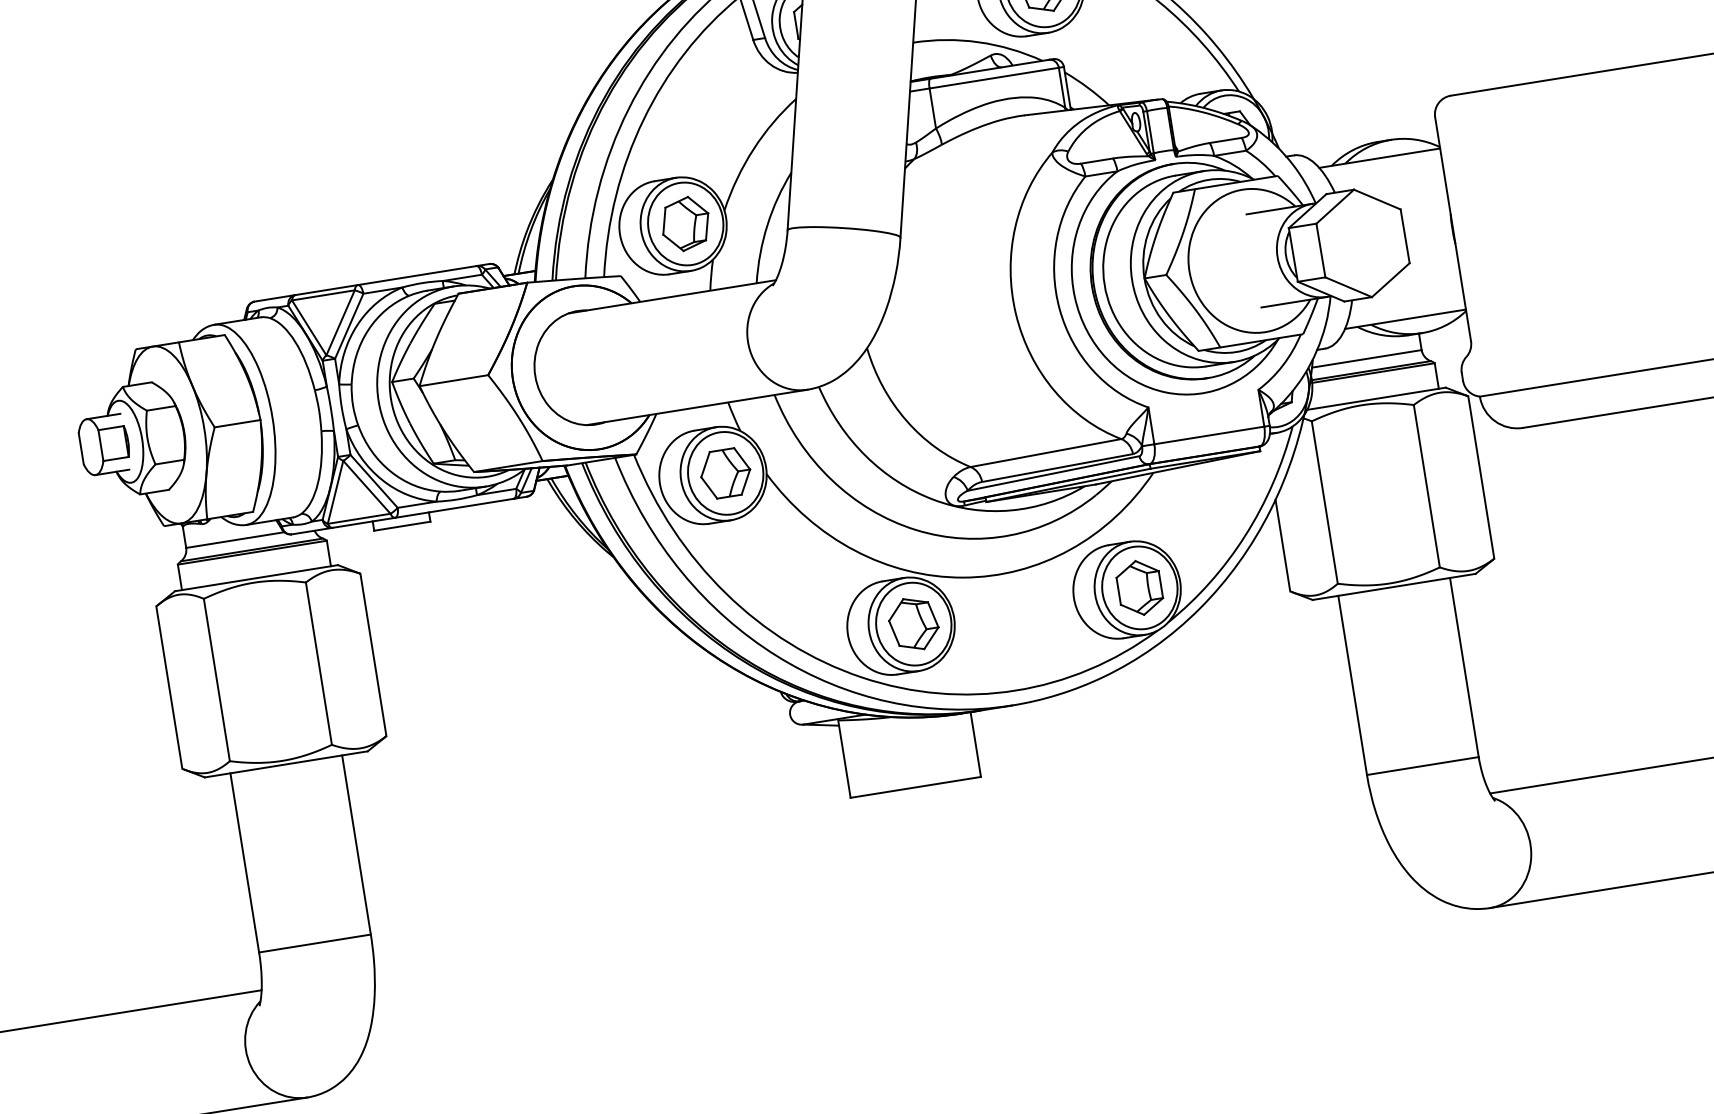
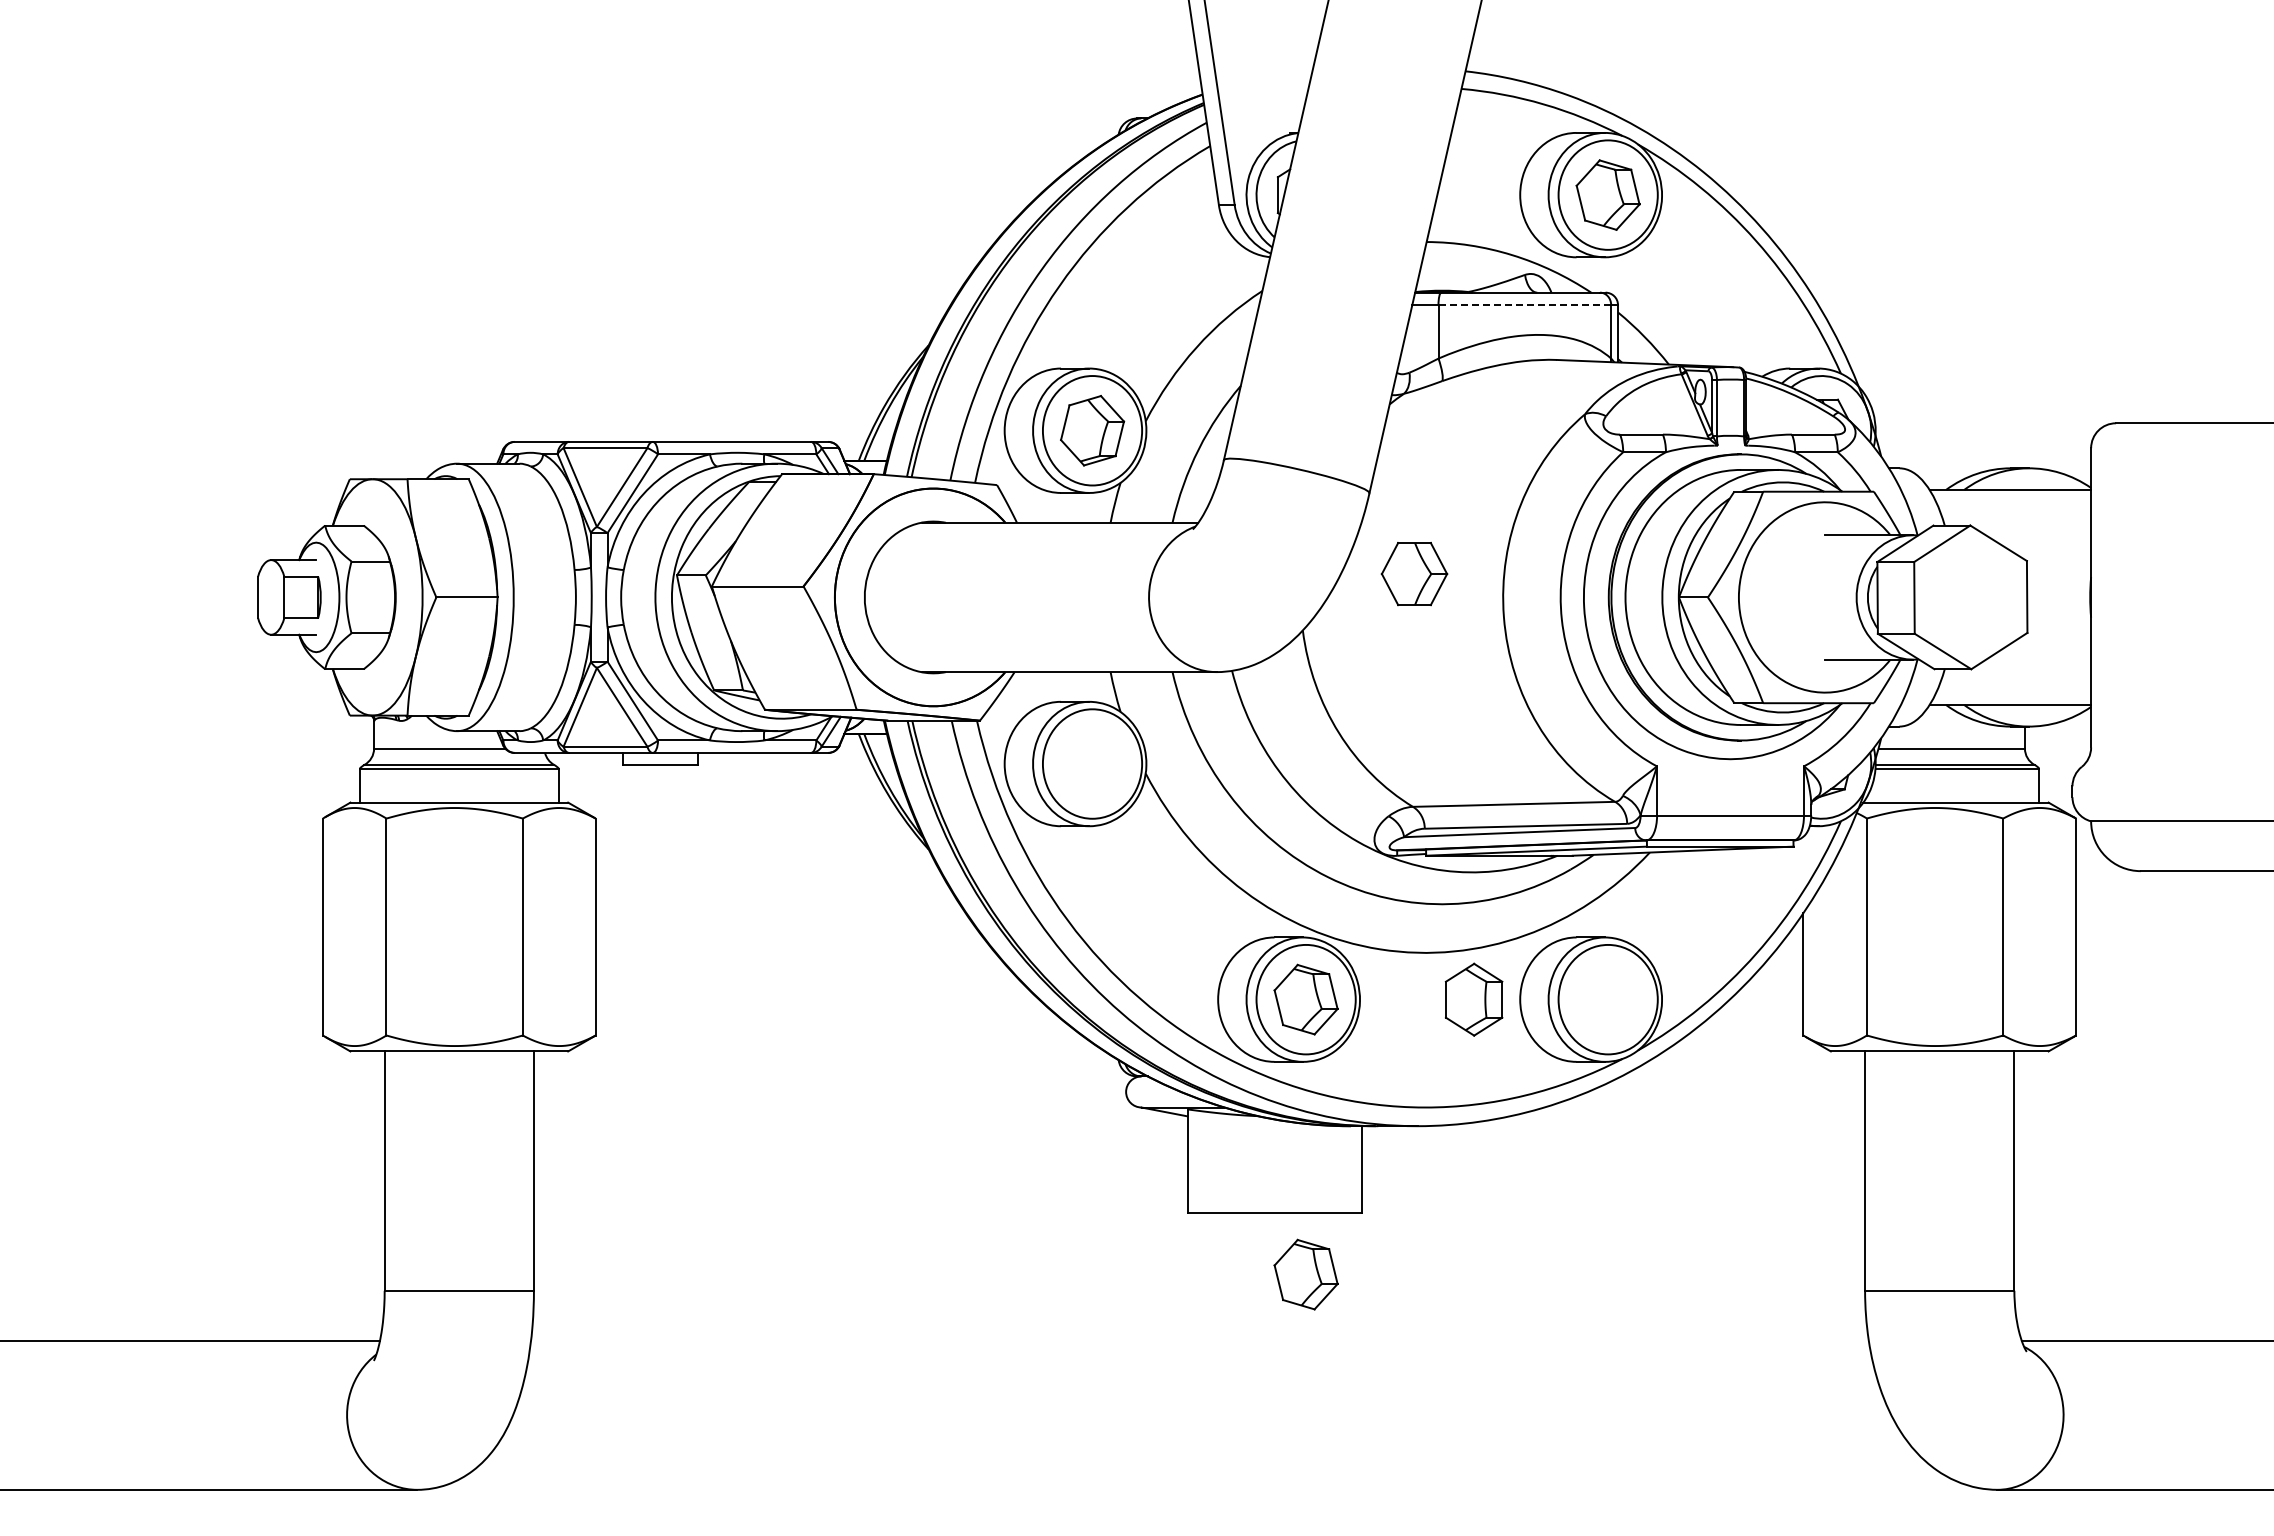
line: (994, 78) -> (1524, 305), solid -> dashed
part: (725, 473) -> (1414, 574), moved
part: (1139, 587) -> (1473, 999), moved
part: (946, 829) -> (1305, 1274), added

